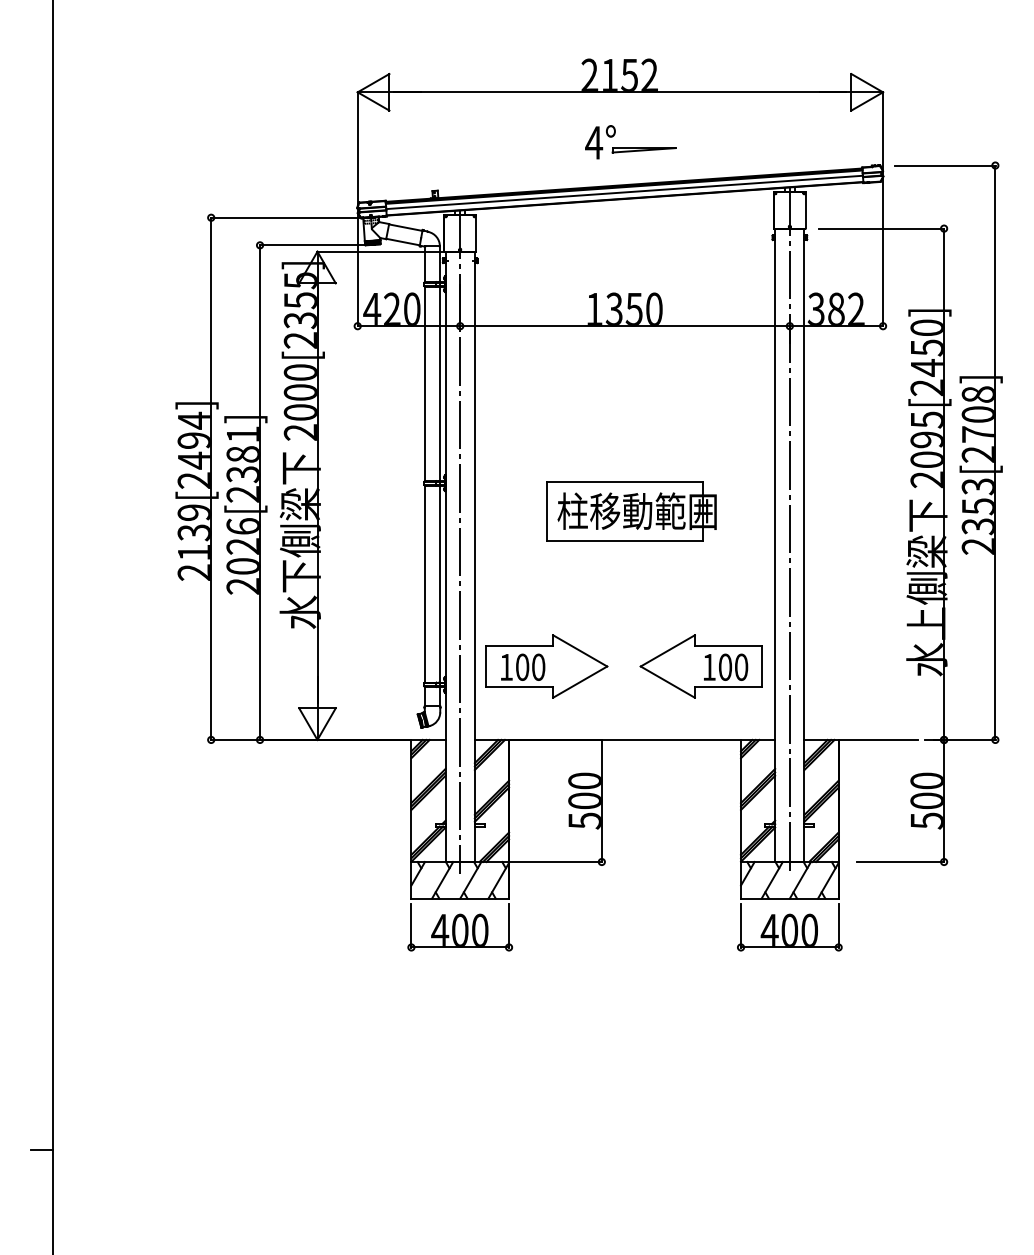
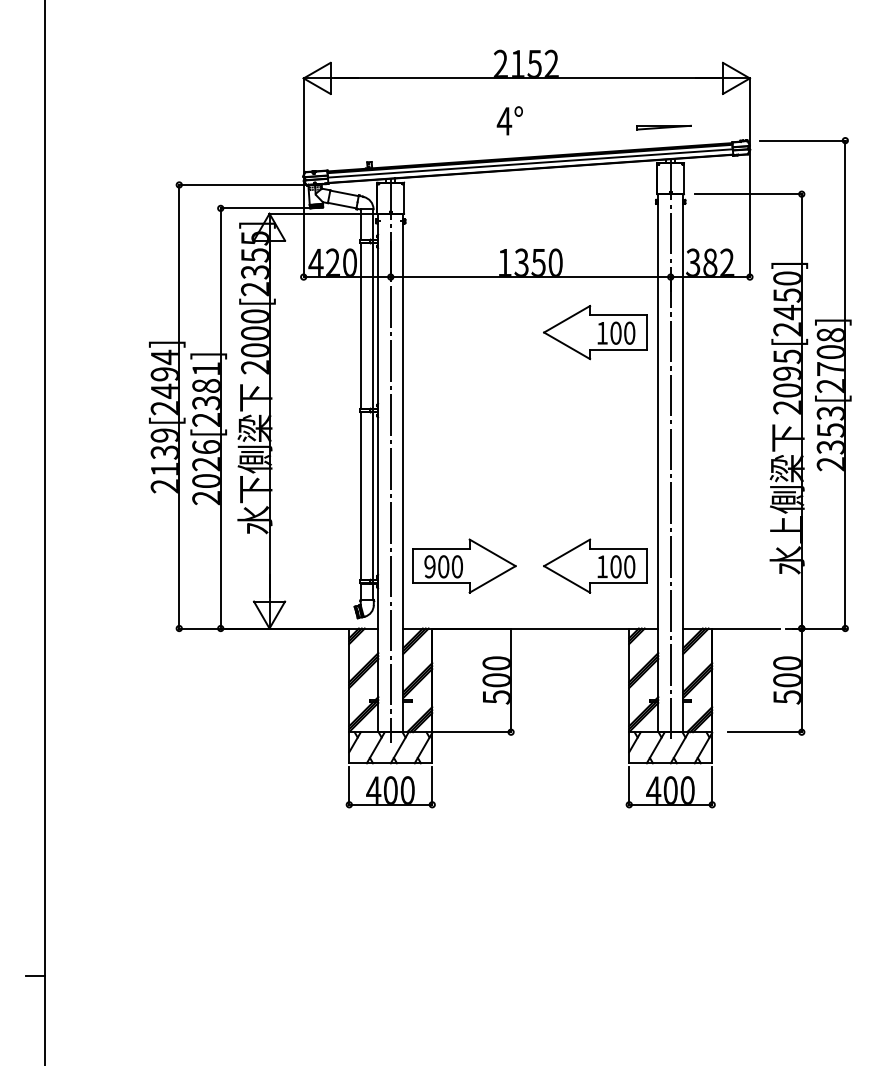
part: (643, 150) -> (663, 127), moved
part: (700, 391) -> (594, 332), added
part: (631, 511) -> (536, 434), removed
text: (505, 666) -> (429, 566), 100 -> 900

